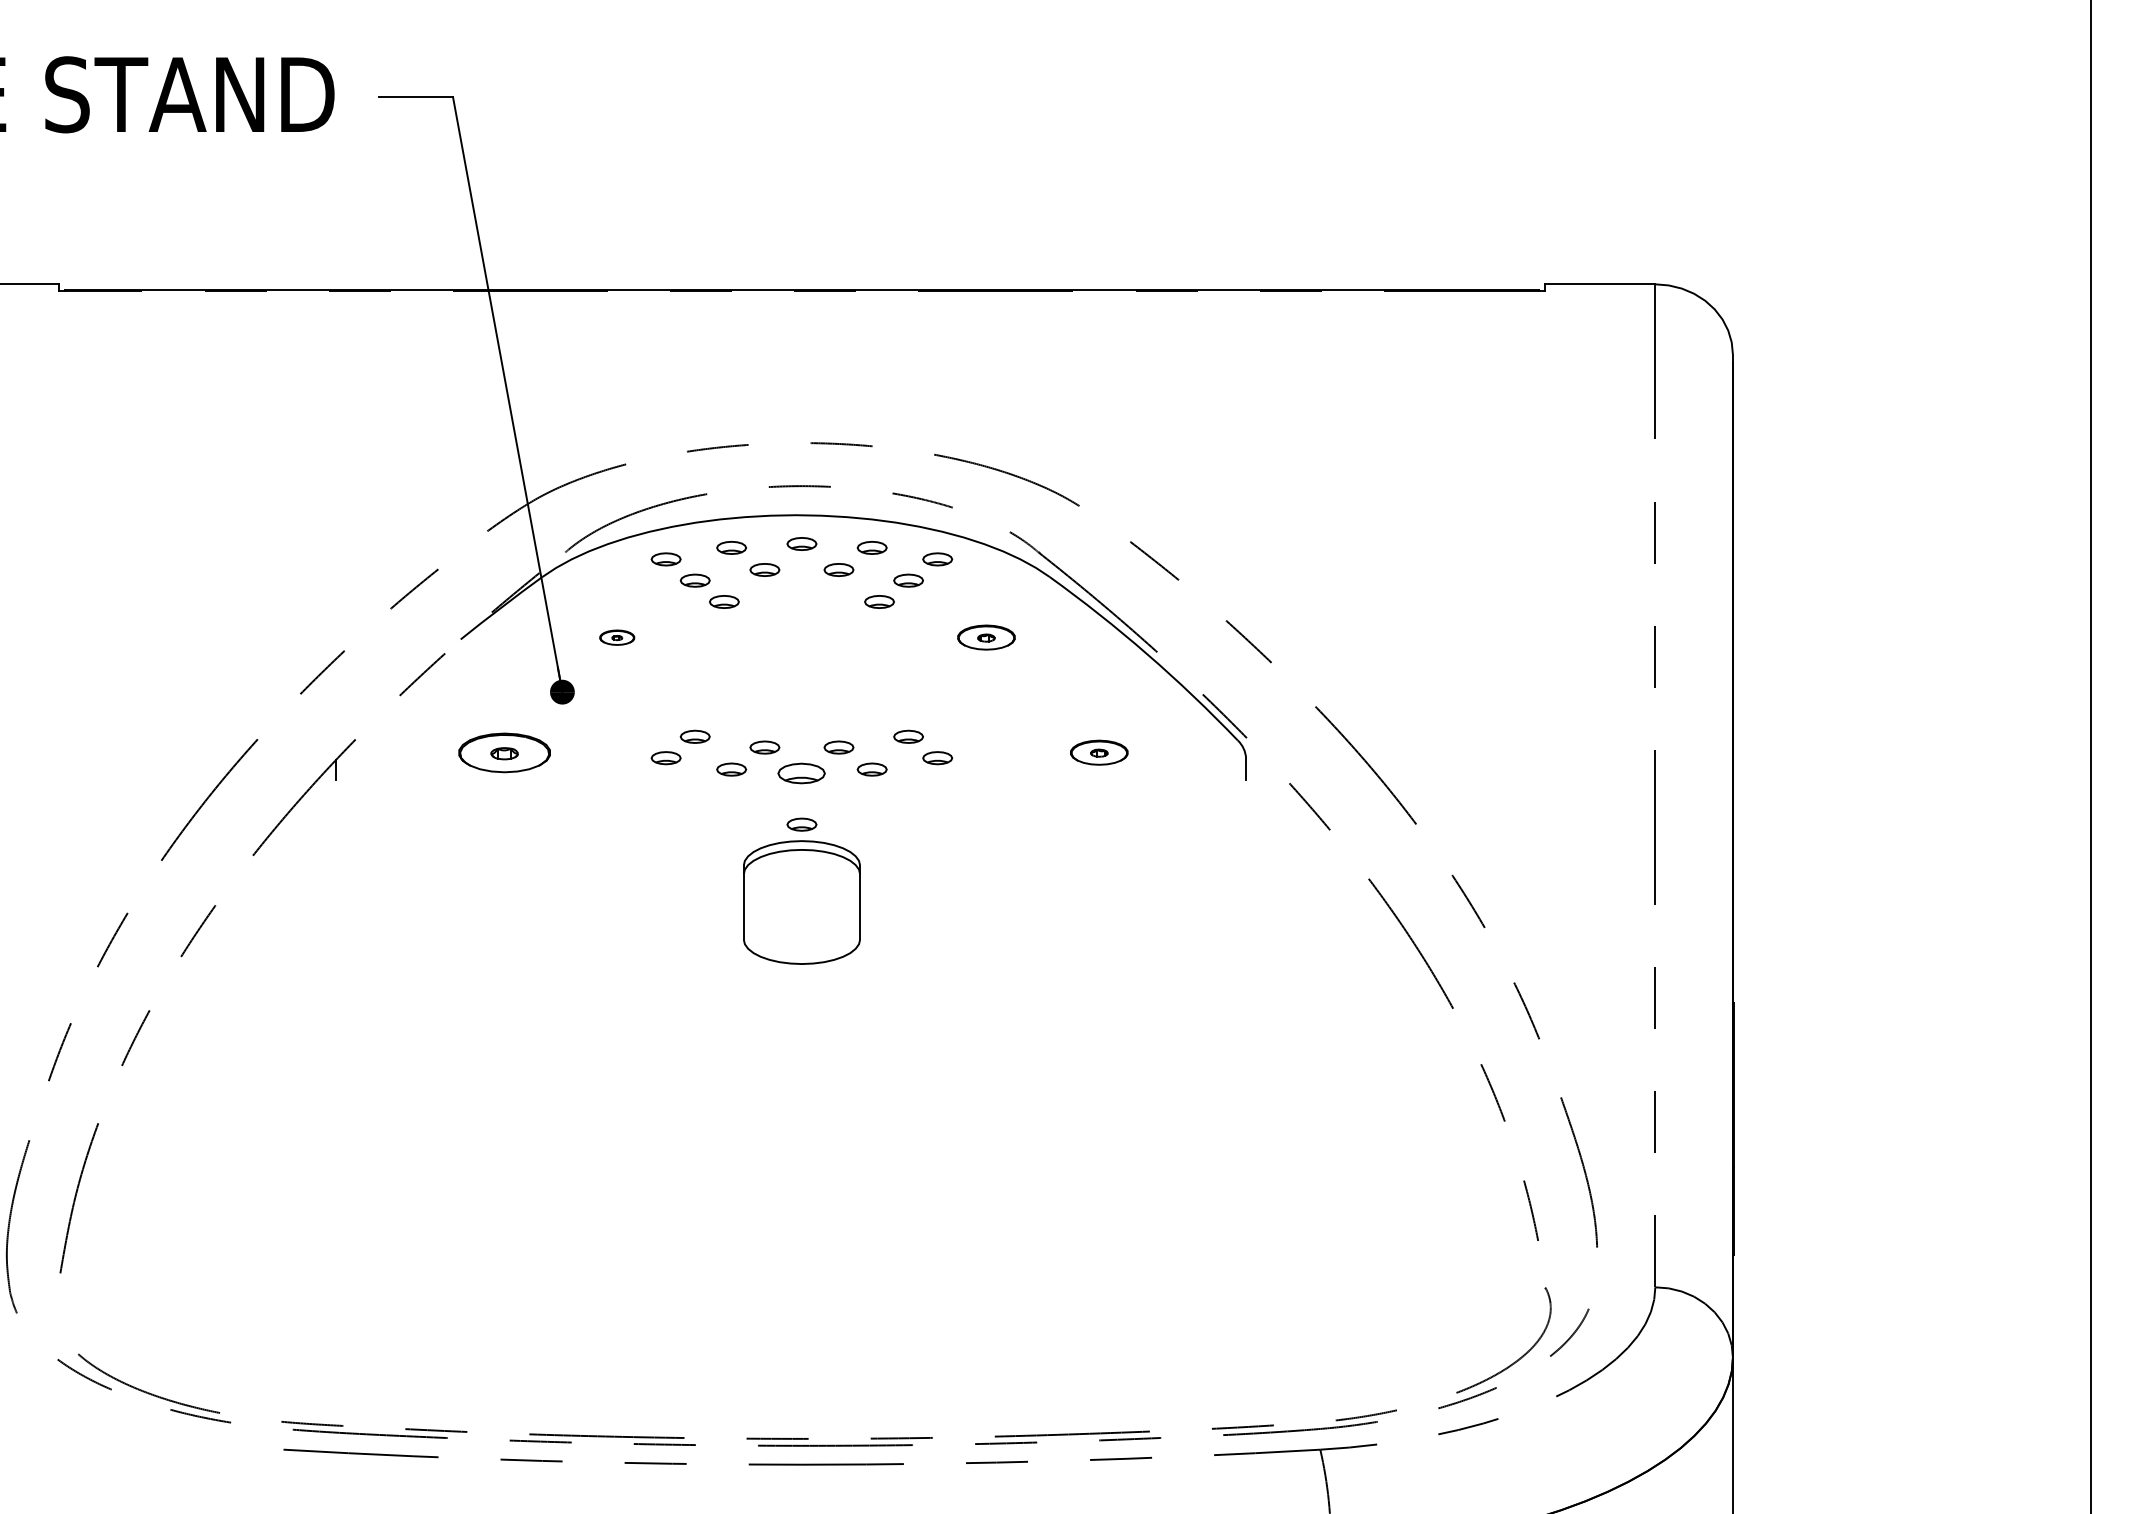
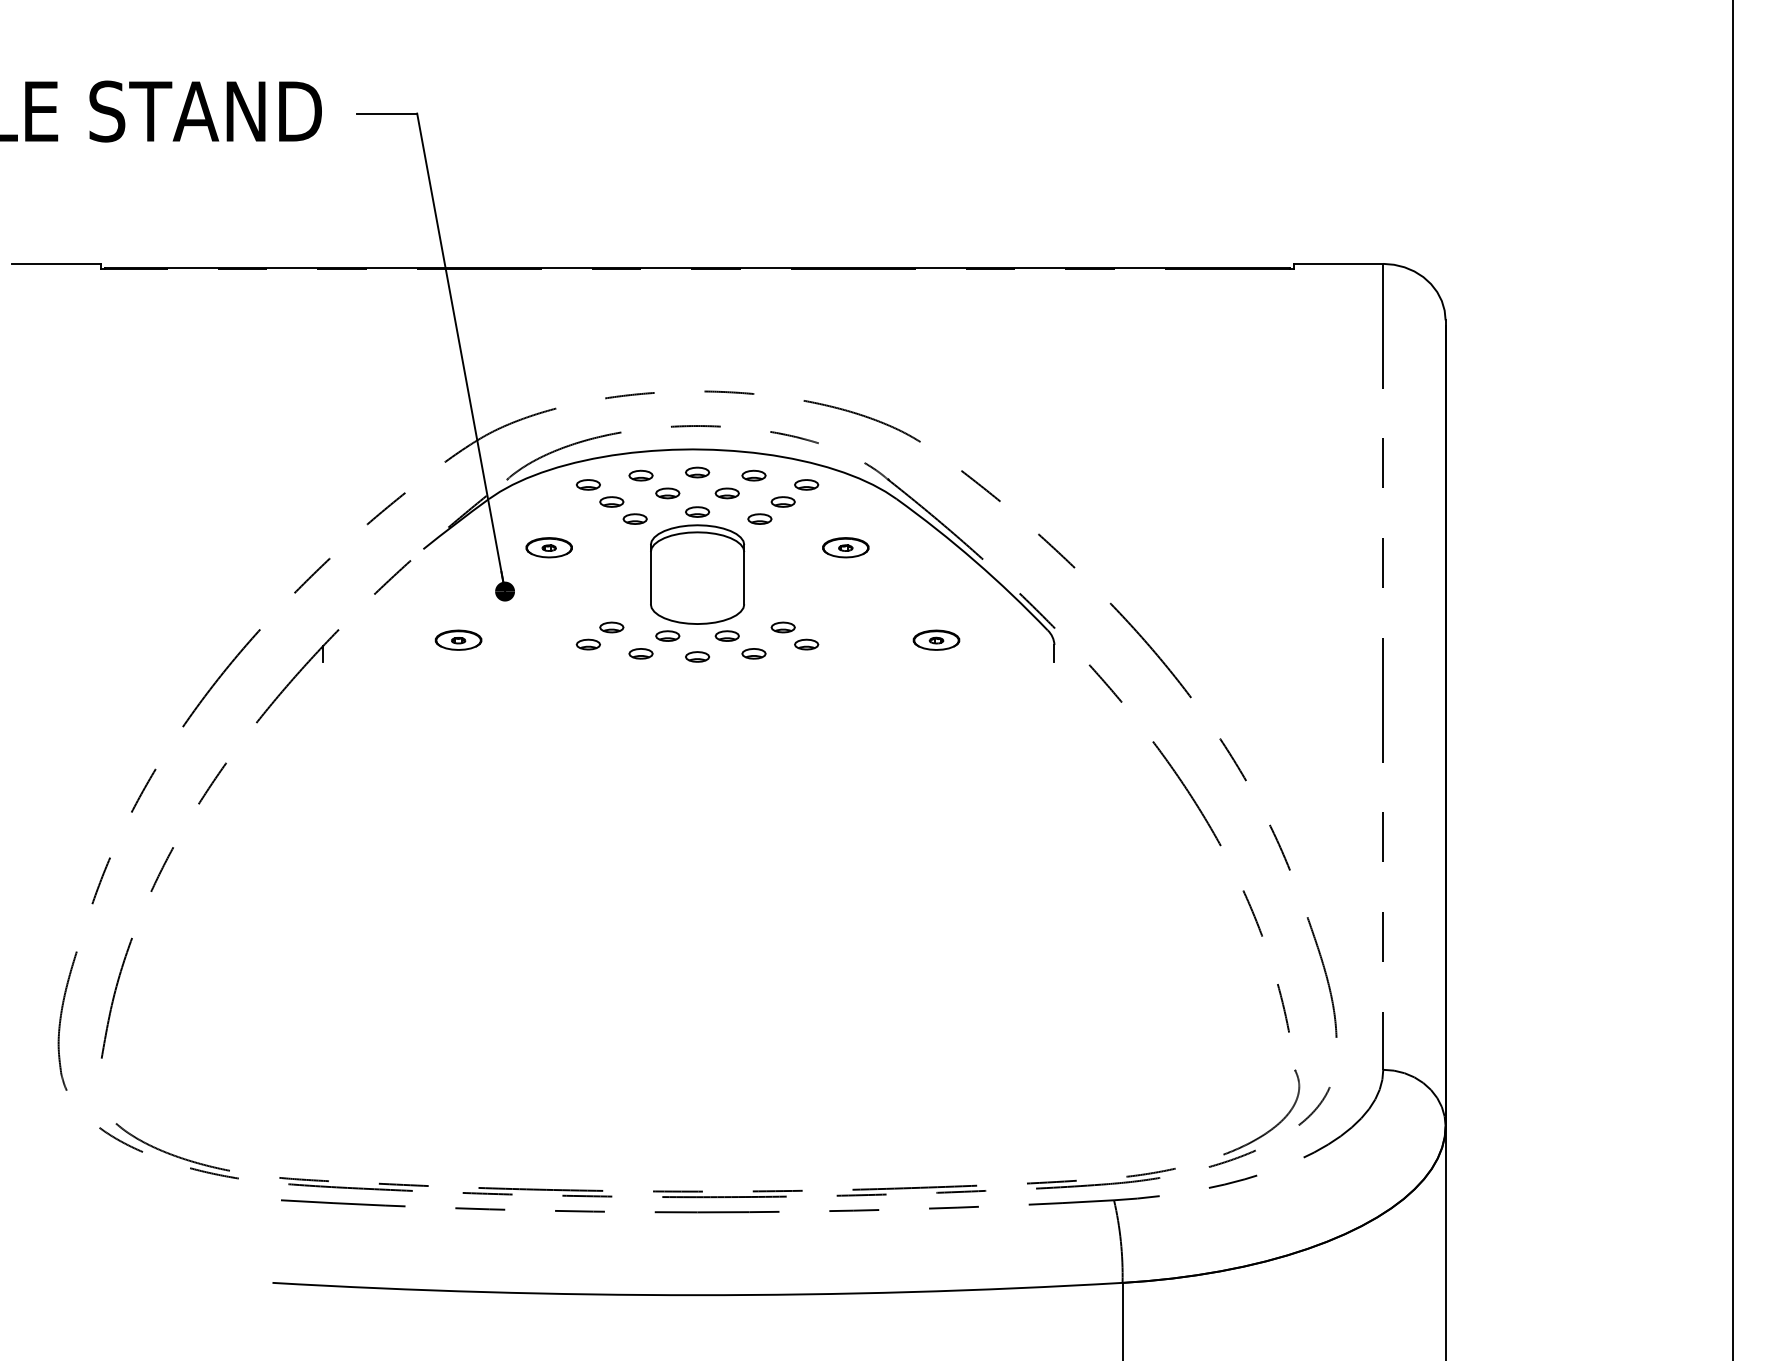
part: (616, 637) -> (548, 547), size x1.67
part: (504, 751) -> (458, 639), size x0.62
part: (801, 772) -> (697, 656), size x0.62
part: (801, 891) -> (697, 565), moved

